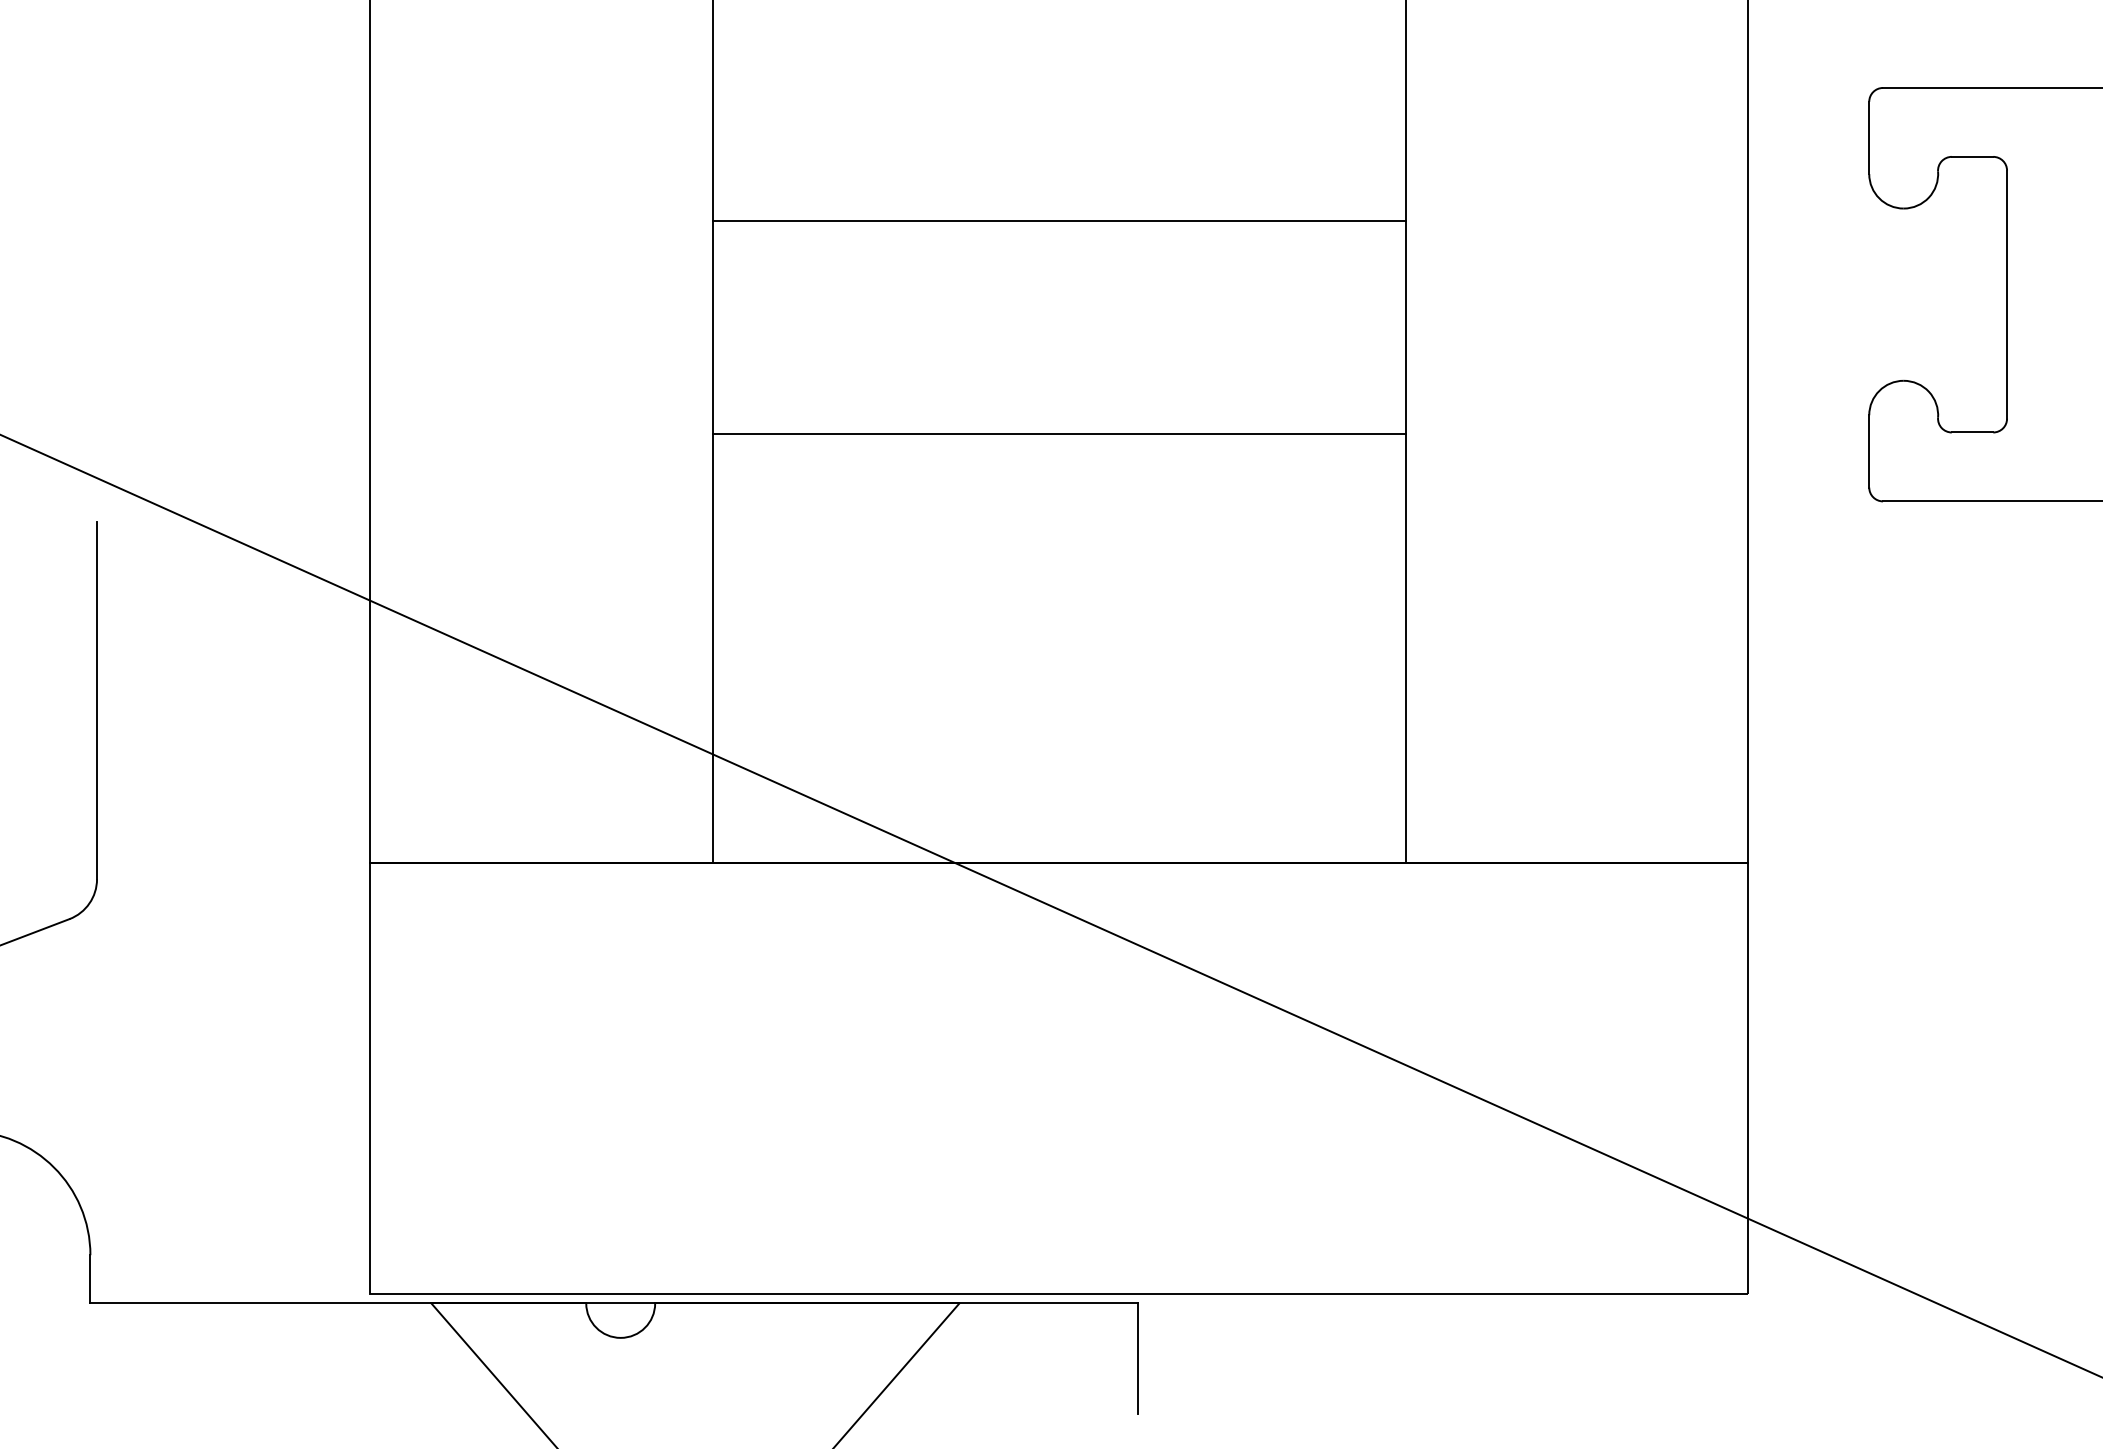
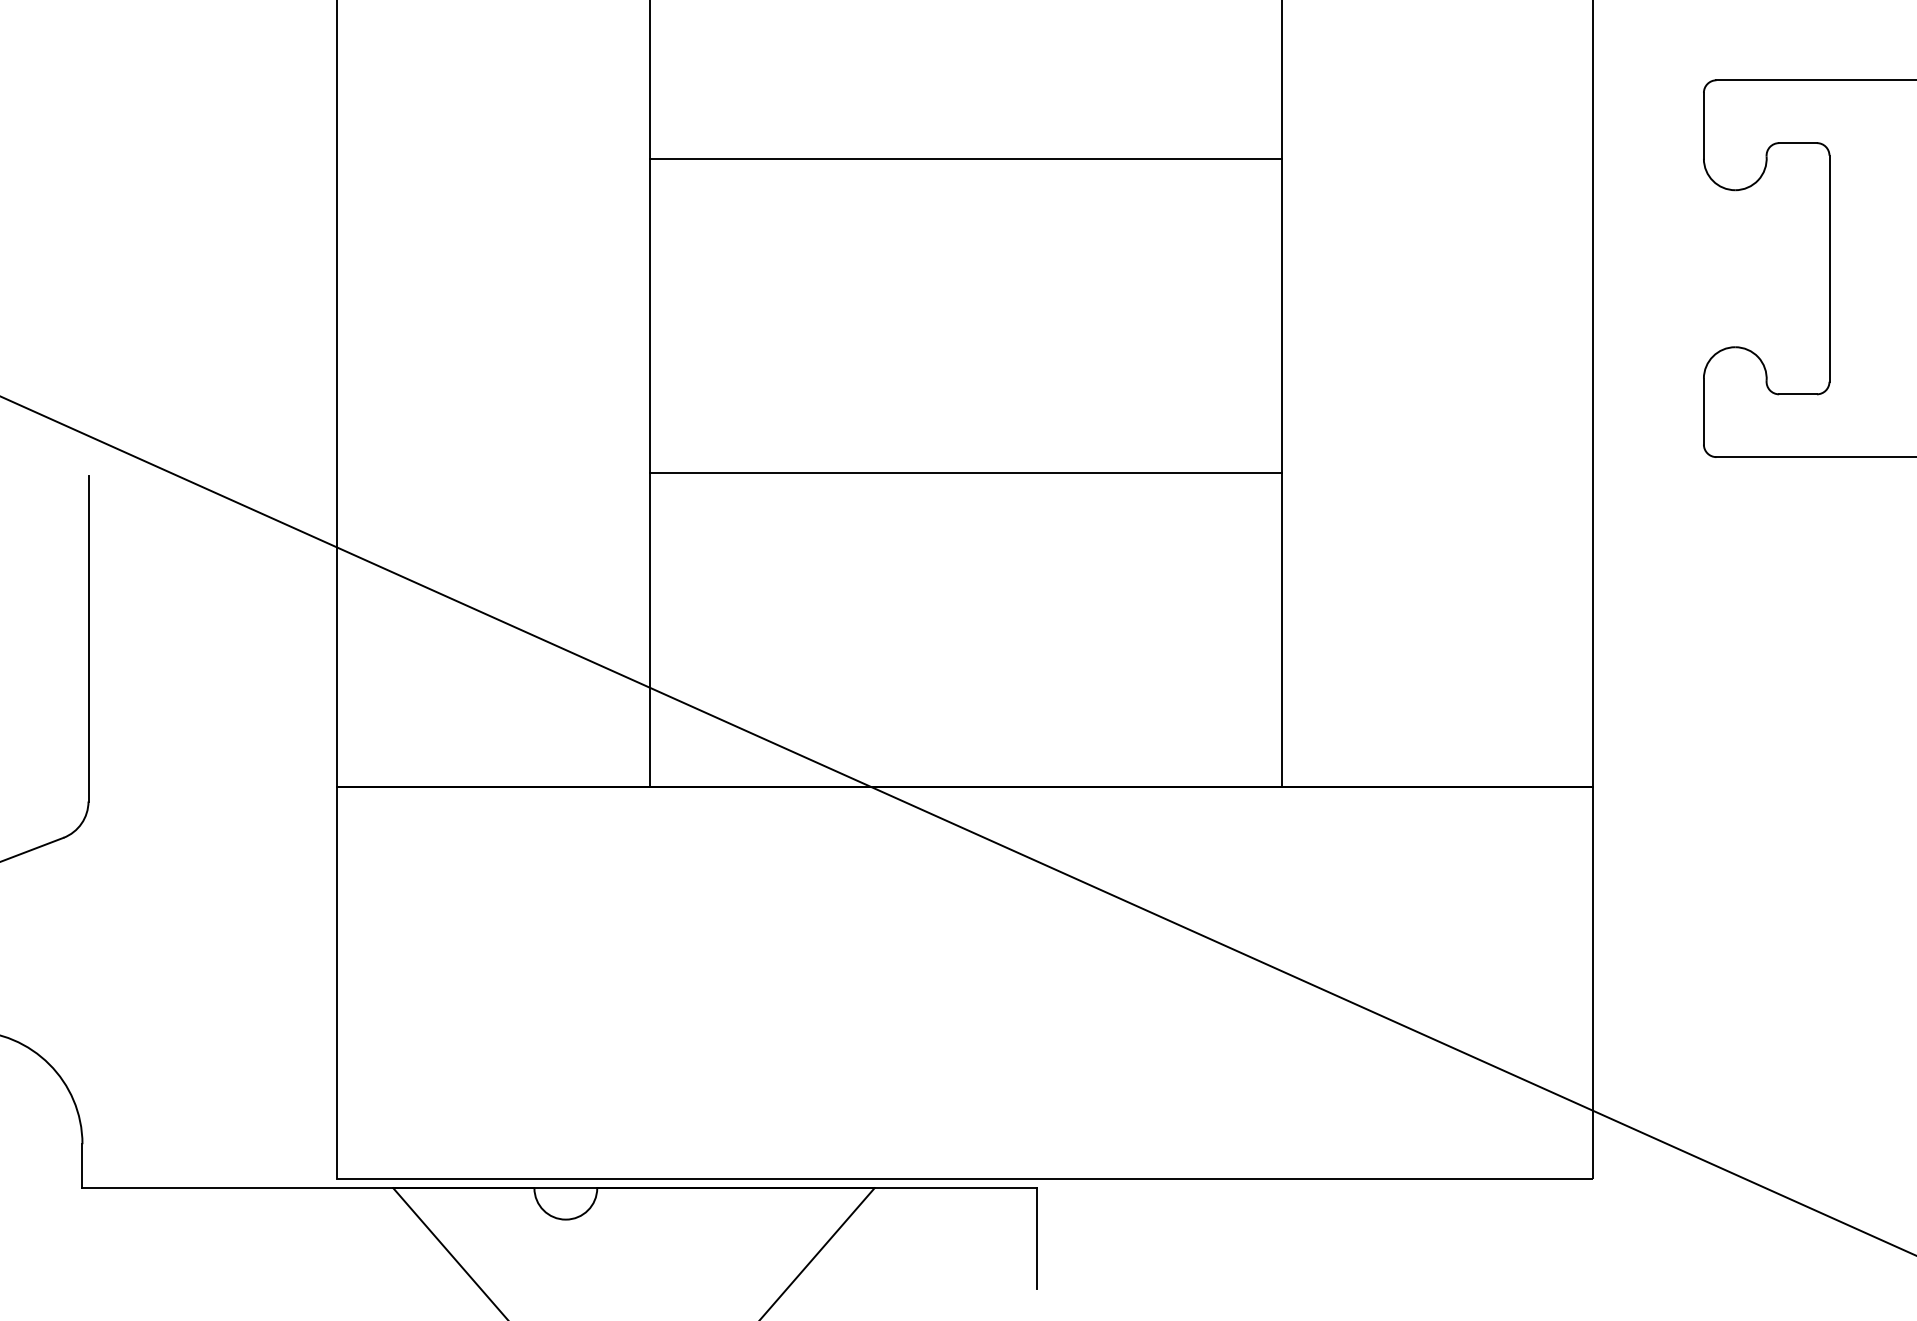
line: (1059, 220) -> (965, 158), moved
line: (1059, 433) -> (965, 472), moved

